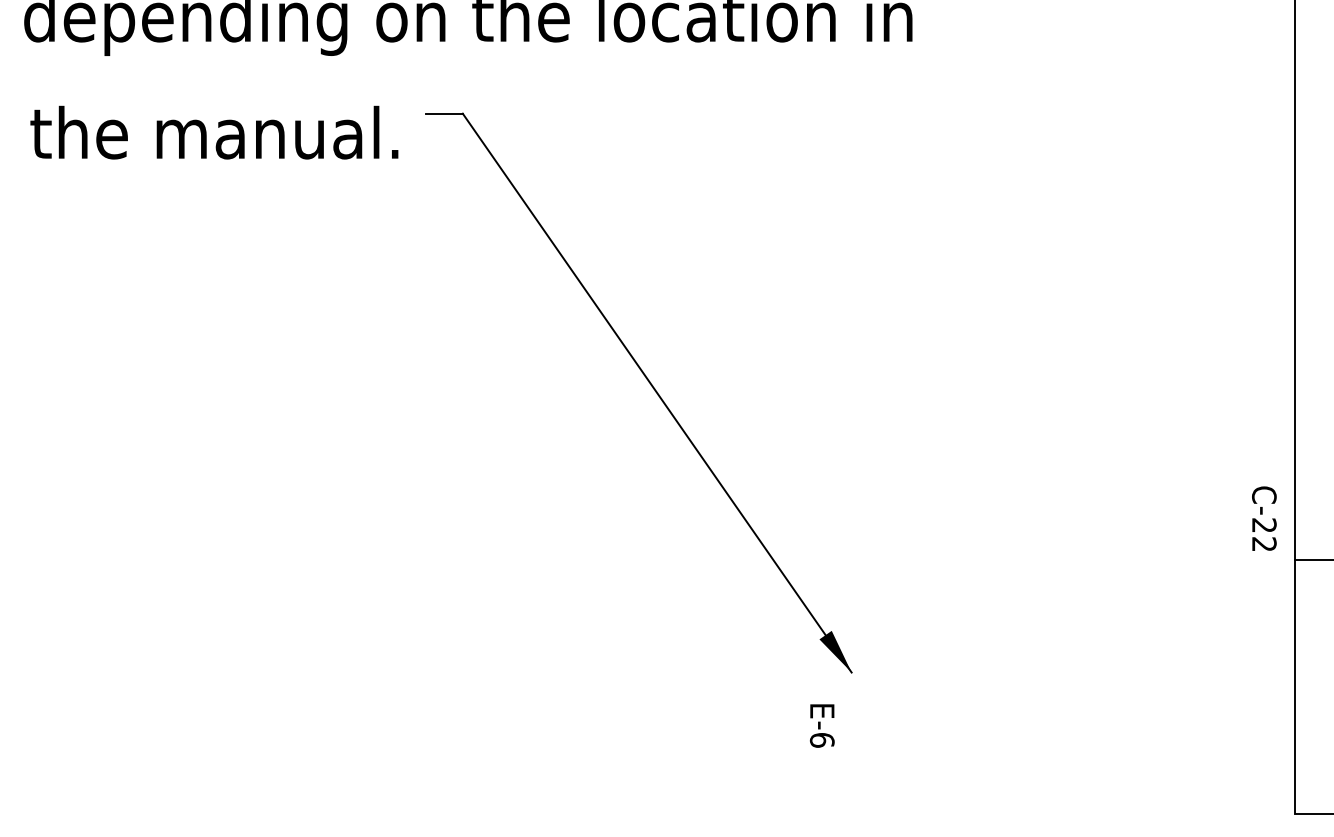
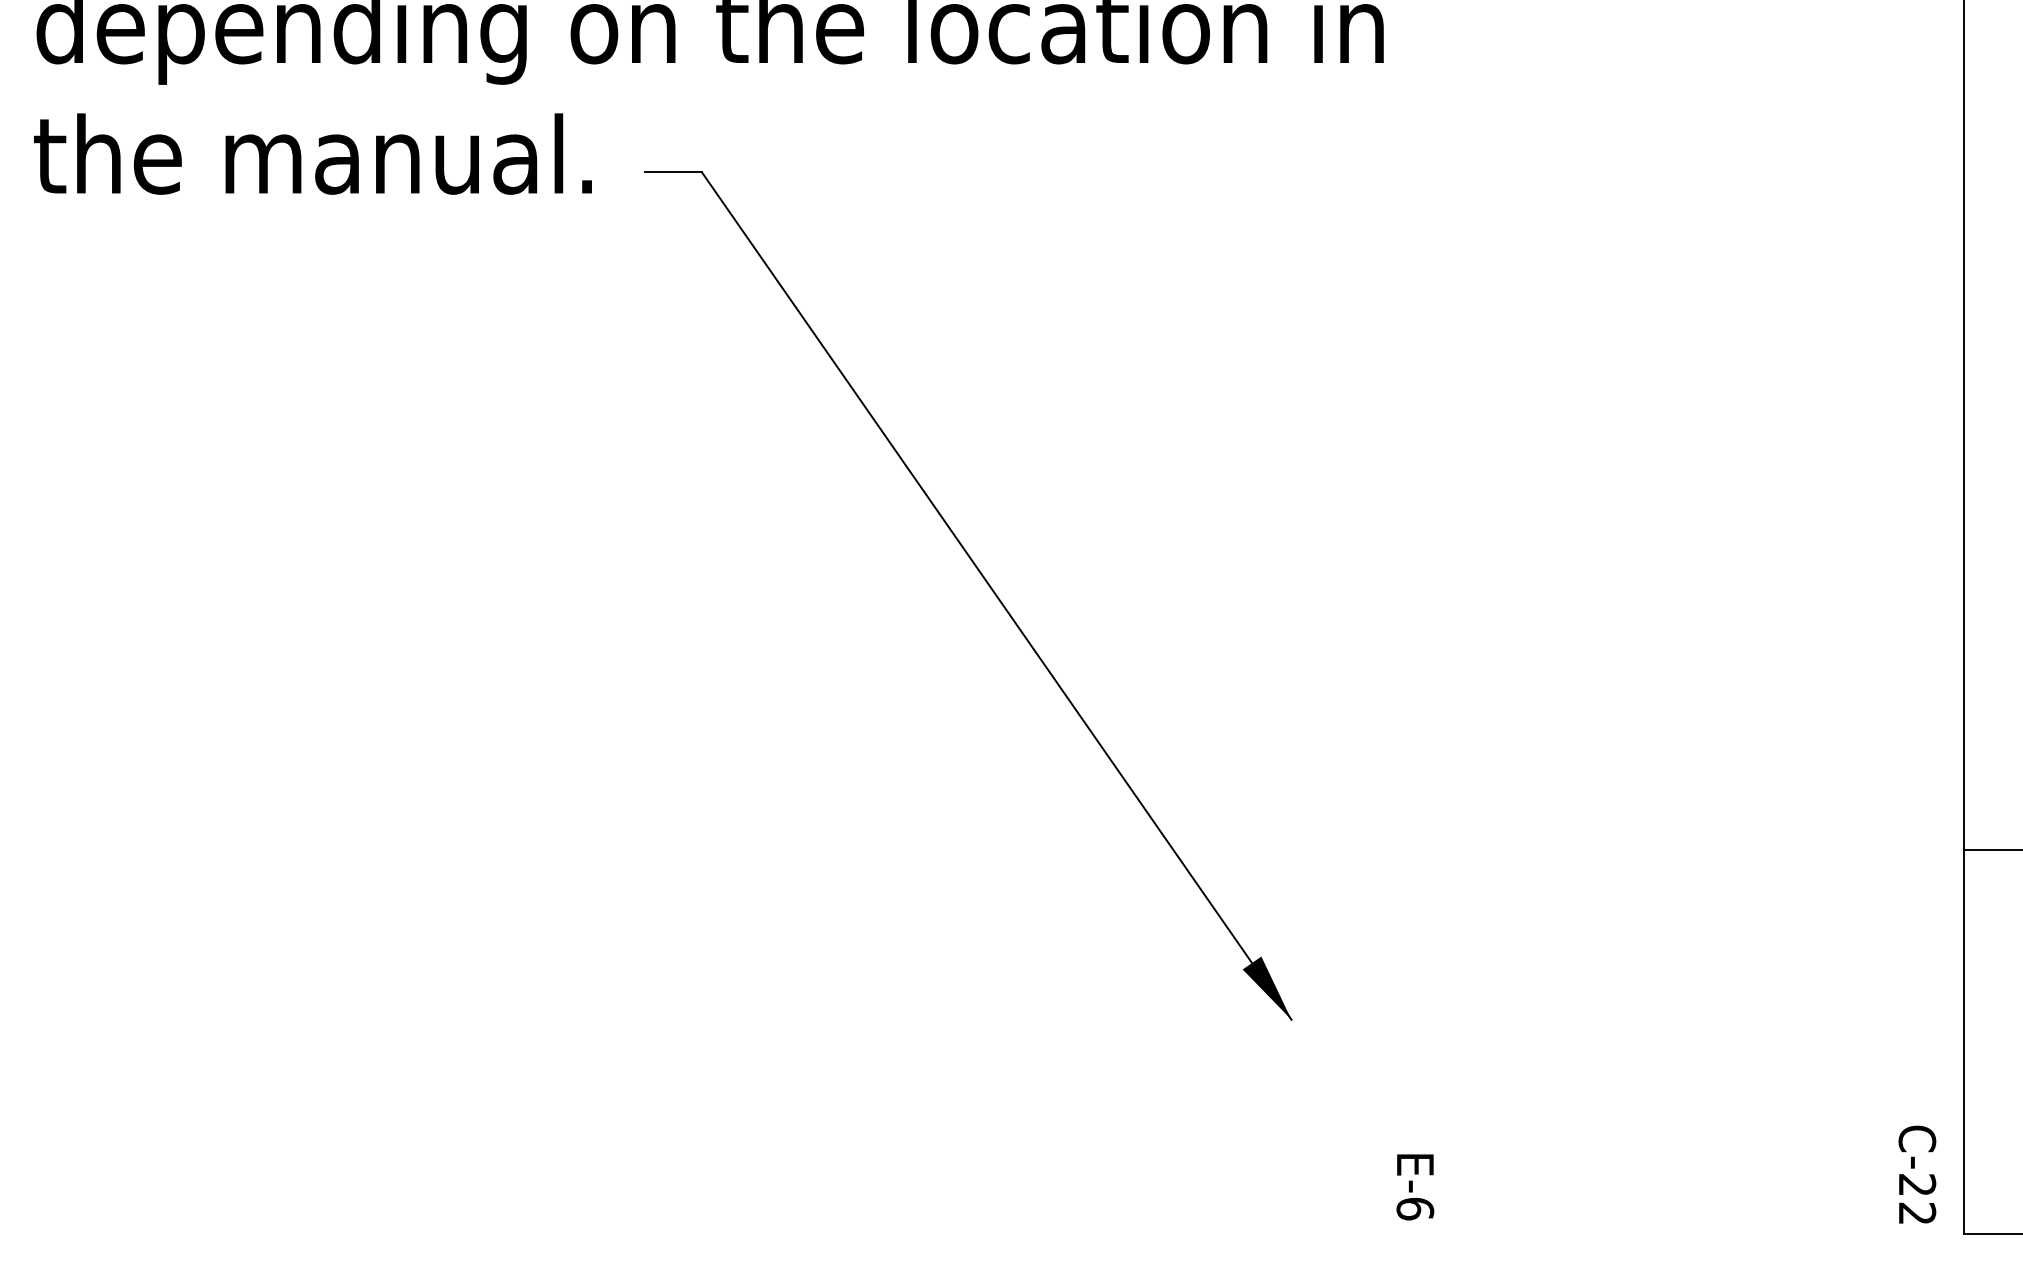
text: (214, 132) -> (313, 153), moved
text: (1264, 518) -> (1917, 1174), moved
text: (822, 725) -> (1415, 1186), moved

